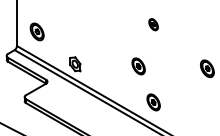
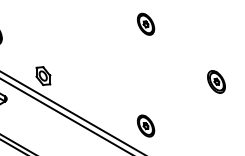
part: (153, 24) -> (145, 23), size x1.43
part: (138, 66) -> (126, 78), removed

